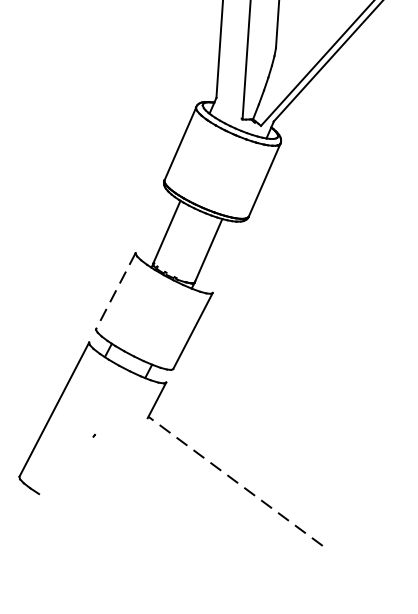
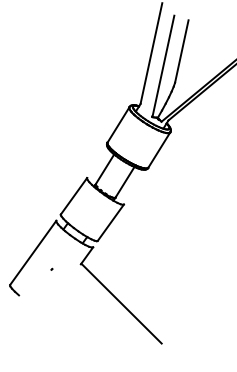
line: (114, 291) -> (73, 196), dashed -> solid
line: (235, 481) -> (121, 303), dashed -> solid

